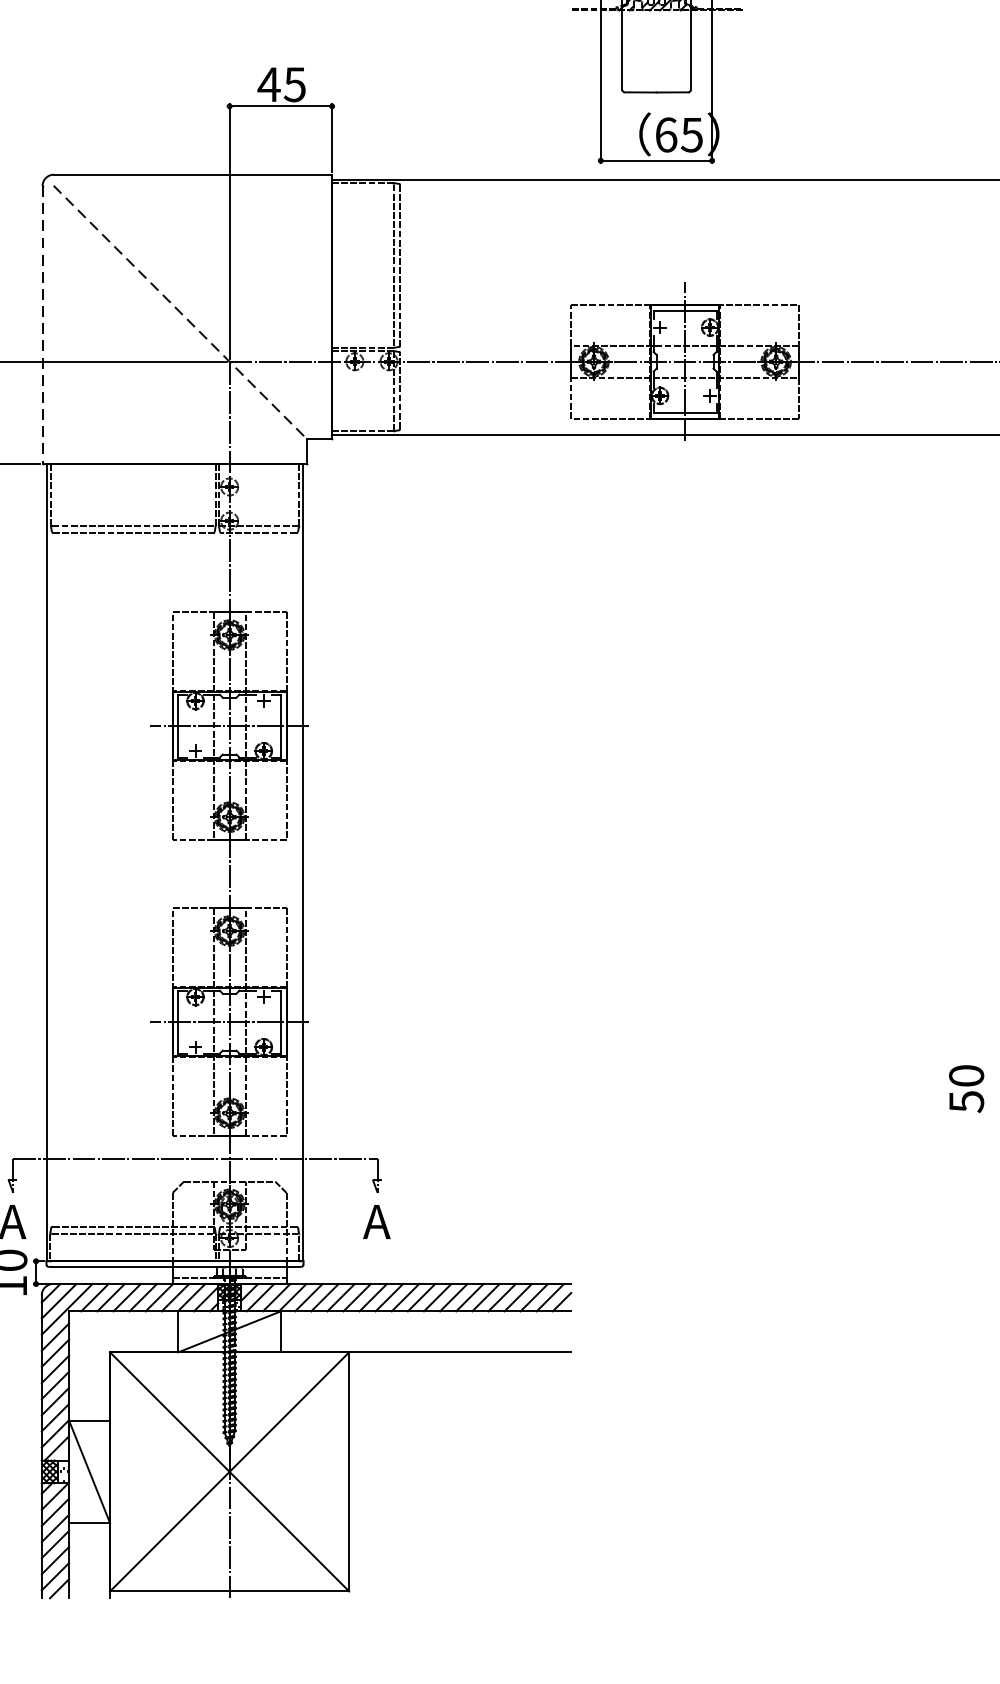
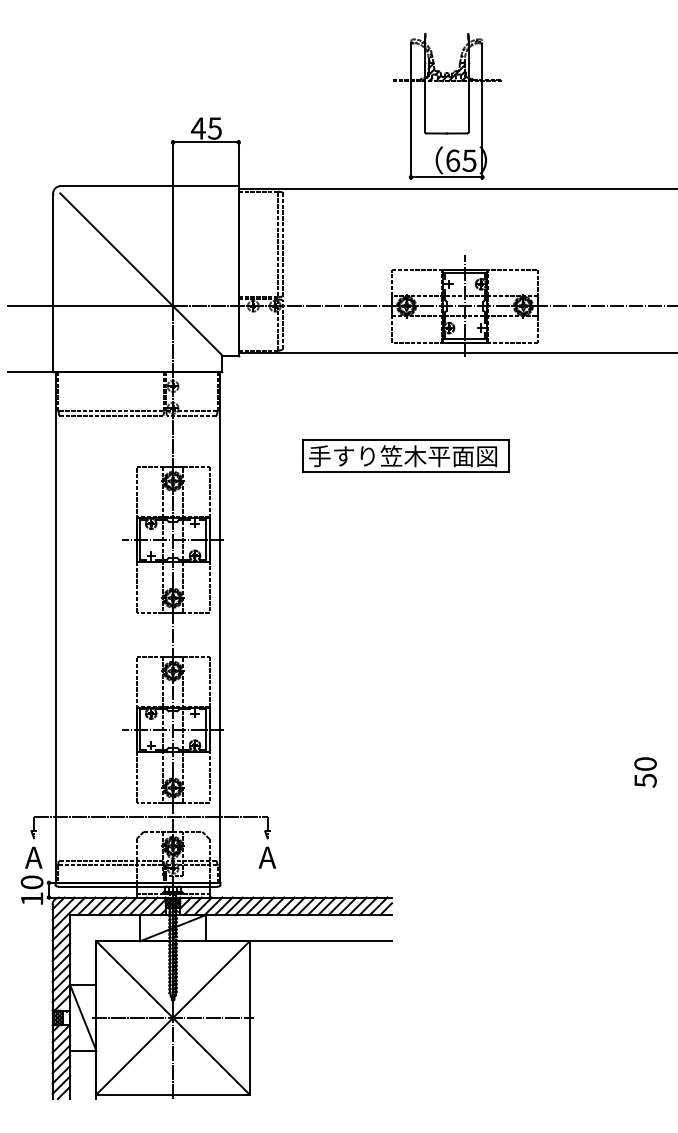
line: (180, 312) -> (141, 274), dashed -> solid
line: (43, 326) -> (53, 283), dashed -> solid
part: (592, 594) -> (405, 455), added
line: (230, 1471) -> (173, 1017), added

